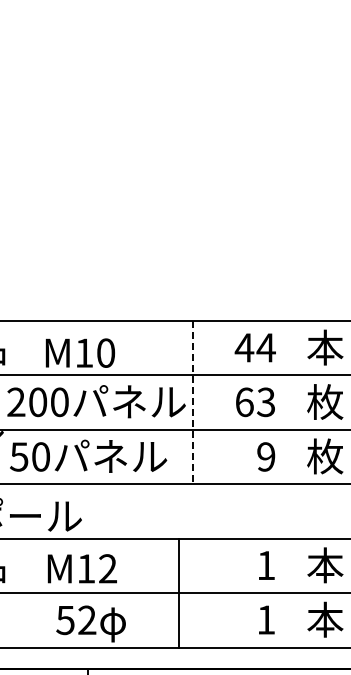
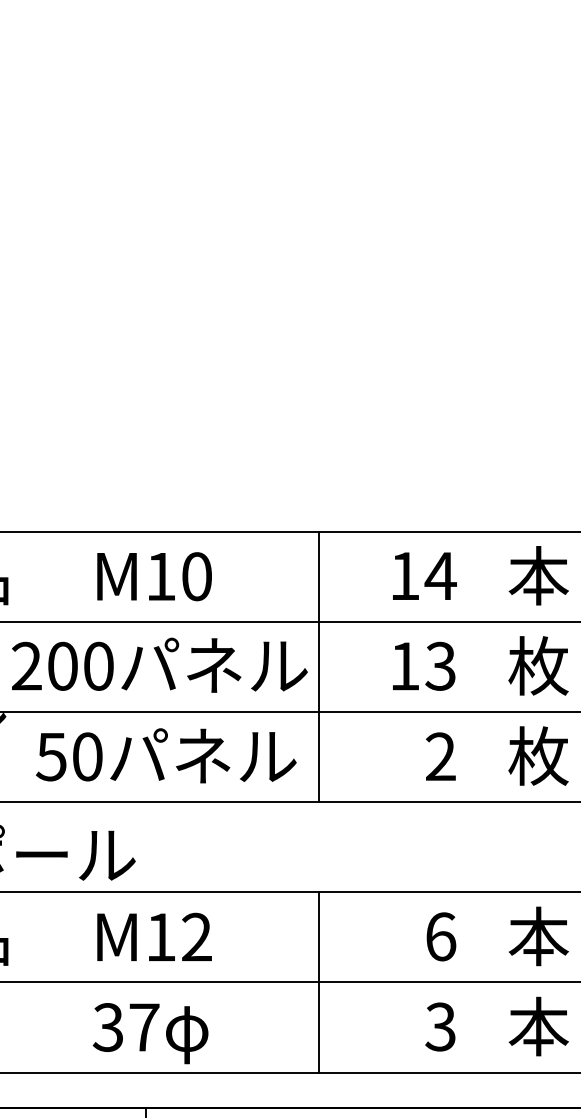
text: (244, 347) -> (404, 575), 44 -> 14
text: (79, 352) -> (153, 575), moved
line: (192, 402) -> (318, 666), dashed -> solid
text: (244, 402) -> (404, 666), 63 -> 13
text: (88, 455) -> (166, 754), moved
text: (266, 456) -> (441, 756), 9 -> 2
text: (266, 565) -> (441, 936), 1 -> 6
text: (81, 568) -> (153, 936), moved
line: (178, 592) -> (318, 981), moved
text: (76, 619) -> (126, 1026), 52 -> 37
text: (265, 619) -> (439, 1026), 1 -> 3

